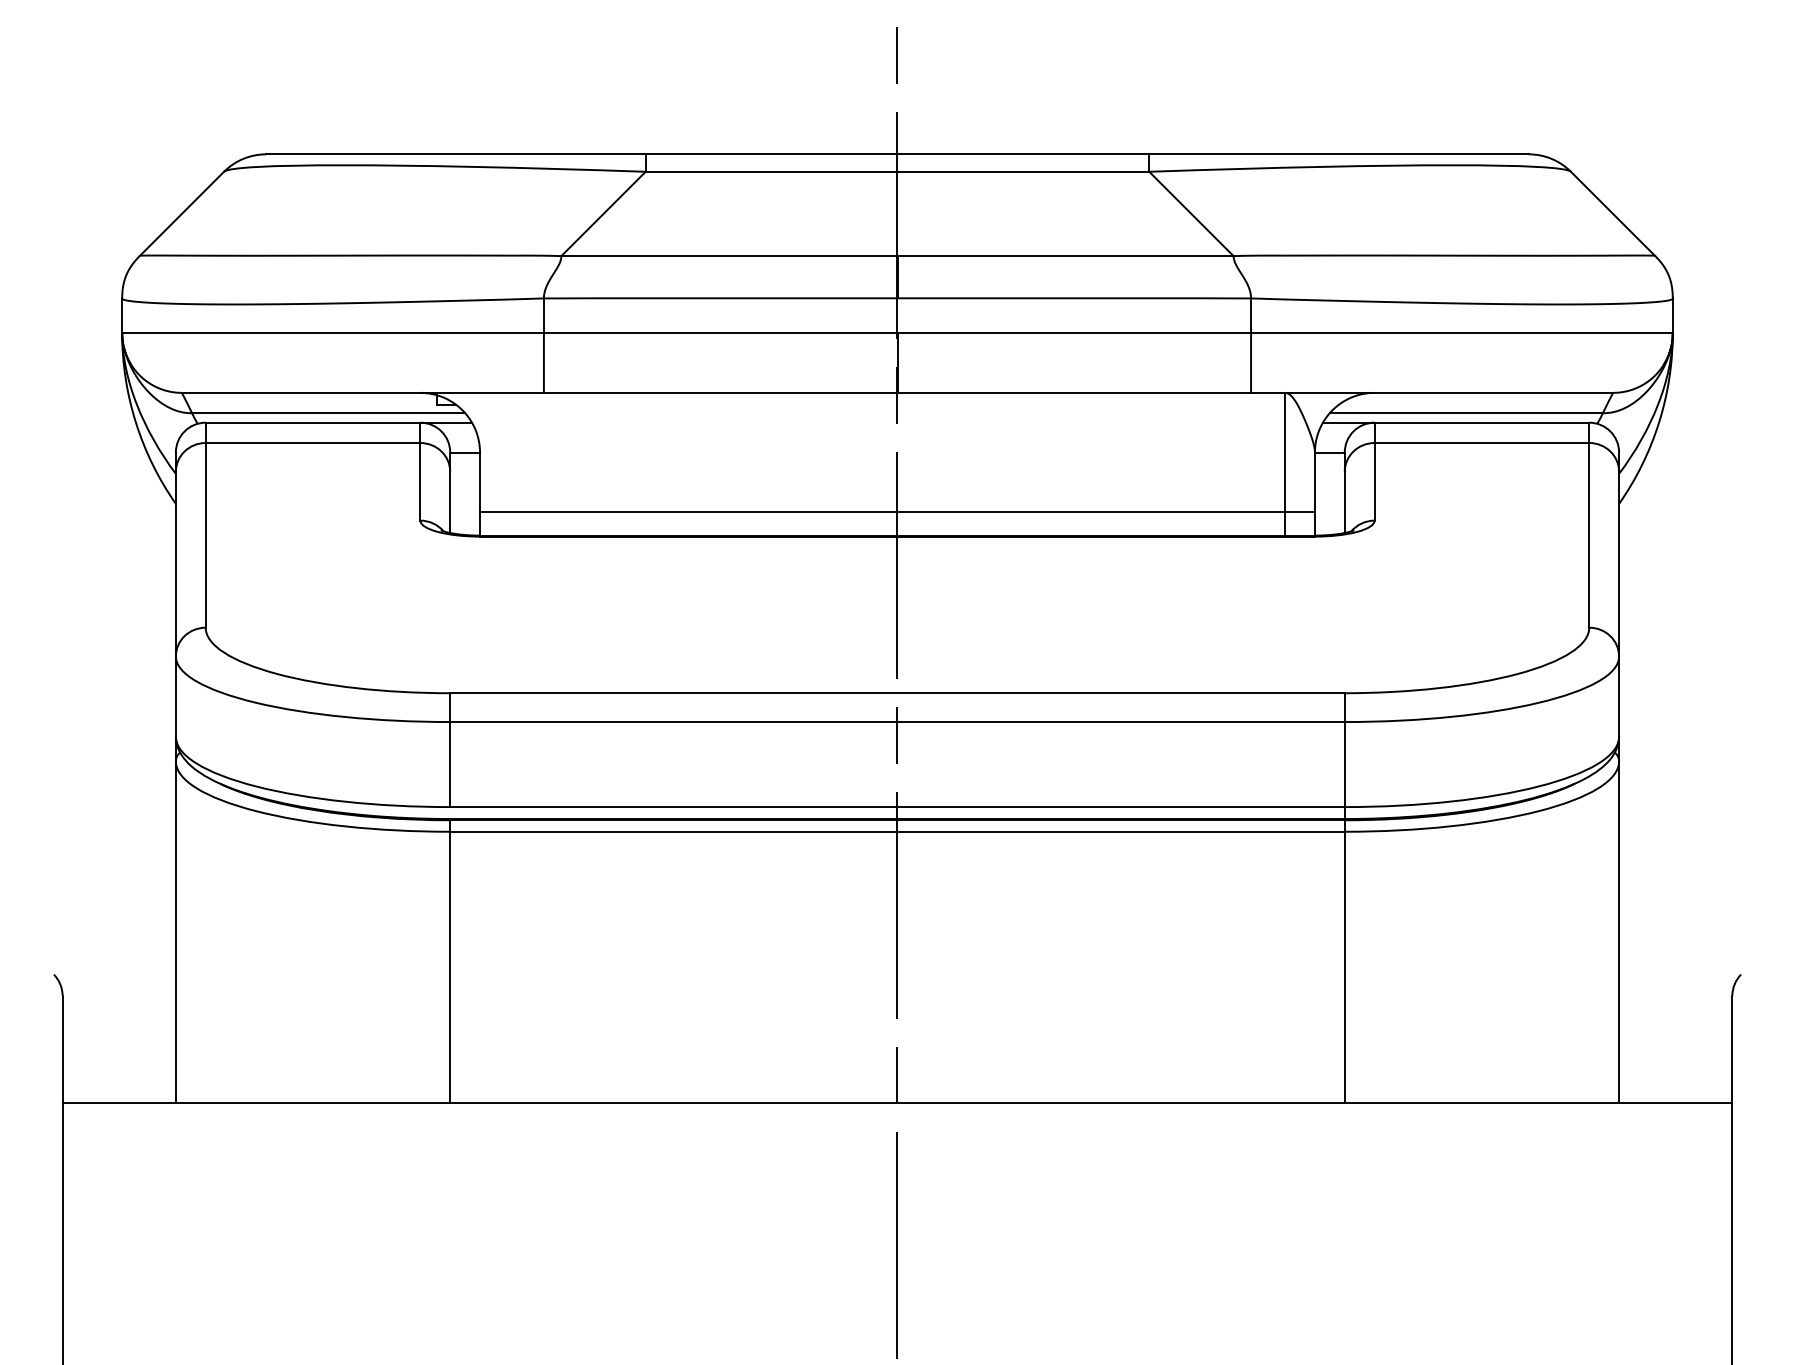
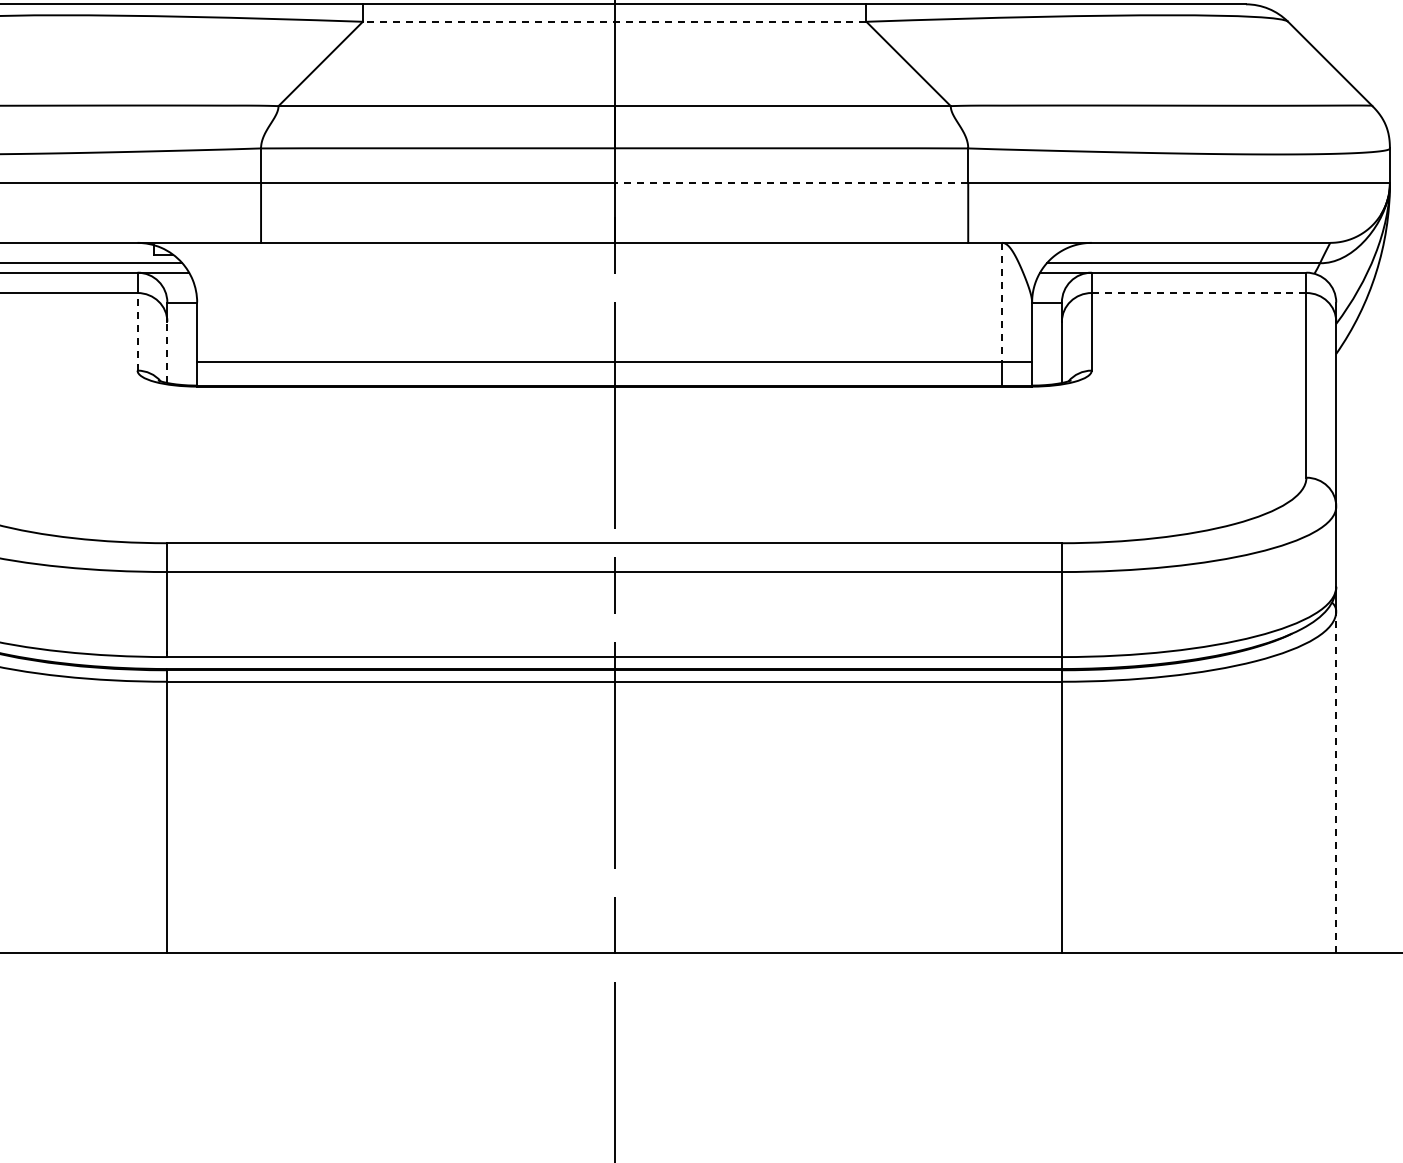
line: (897, 171) -> (614, 21), solid -> dashed
line: (1074, 333) -> (791, 183), solid -> dashed
line: (1481, 443) -> (1198, 293), solid -> dashed
line: (1285, 452) -> (1002, 302), solid -> dashed
line: (420, 481) -> (137, 331), solid -> dashed
line: (450, 502) -> (167, 352), solid -> dashed
line: (1619, 932) -> (1336, 782), solid -> dashed

